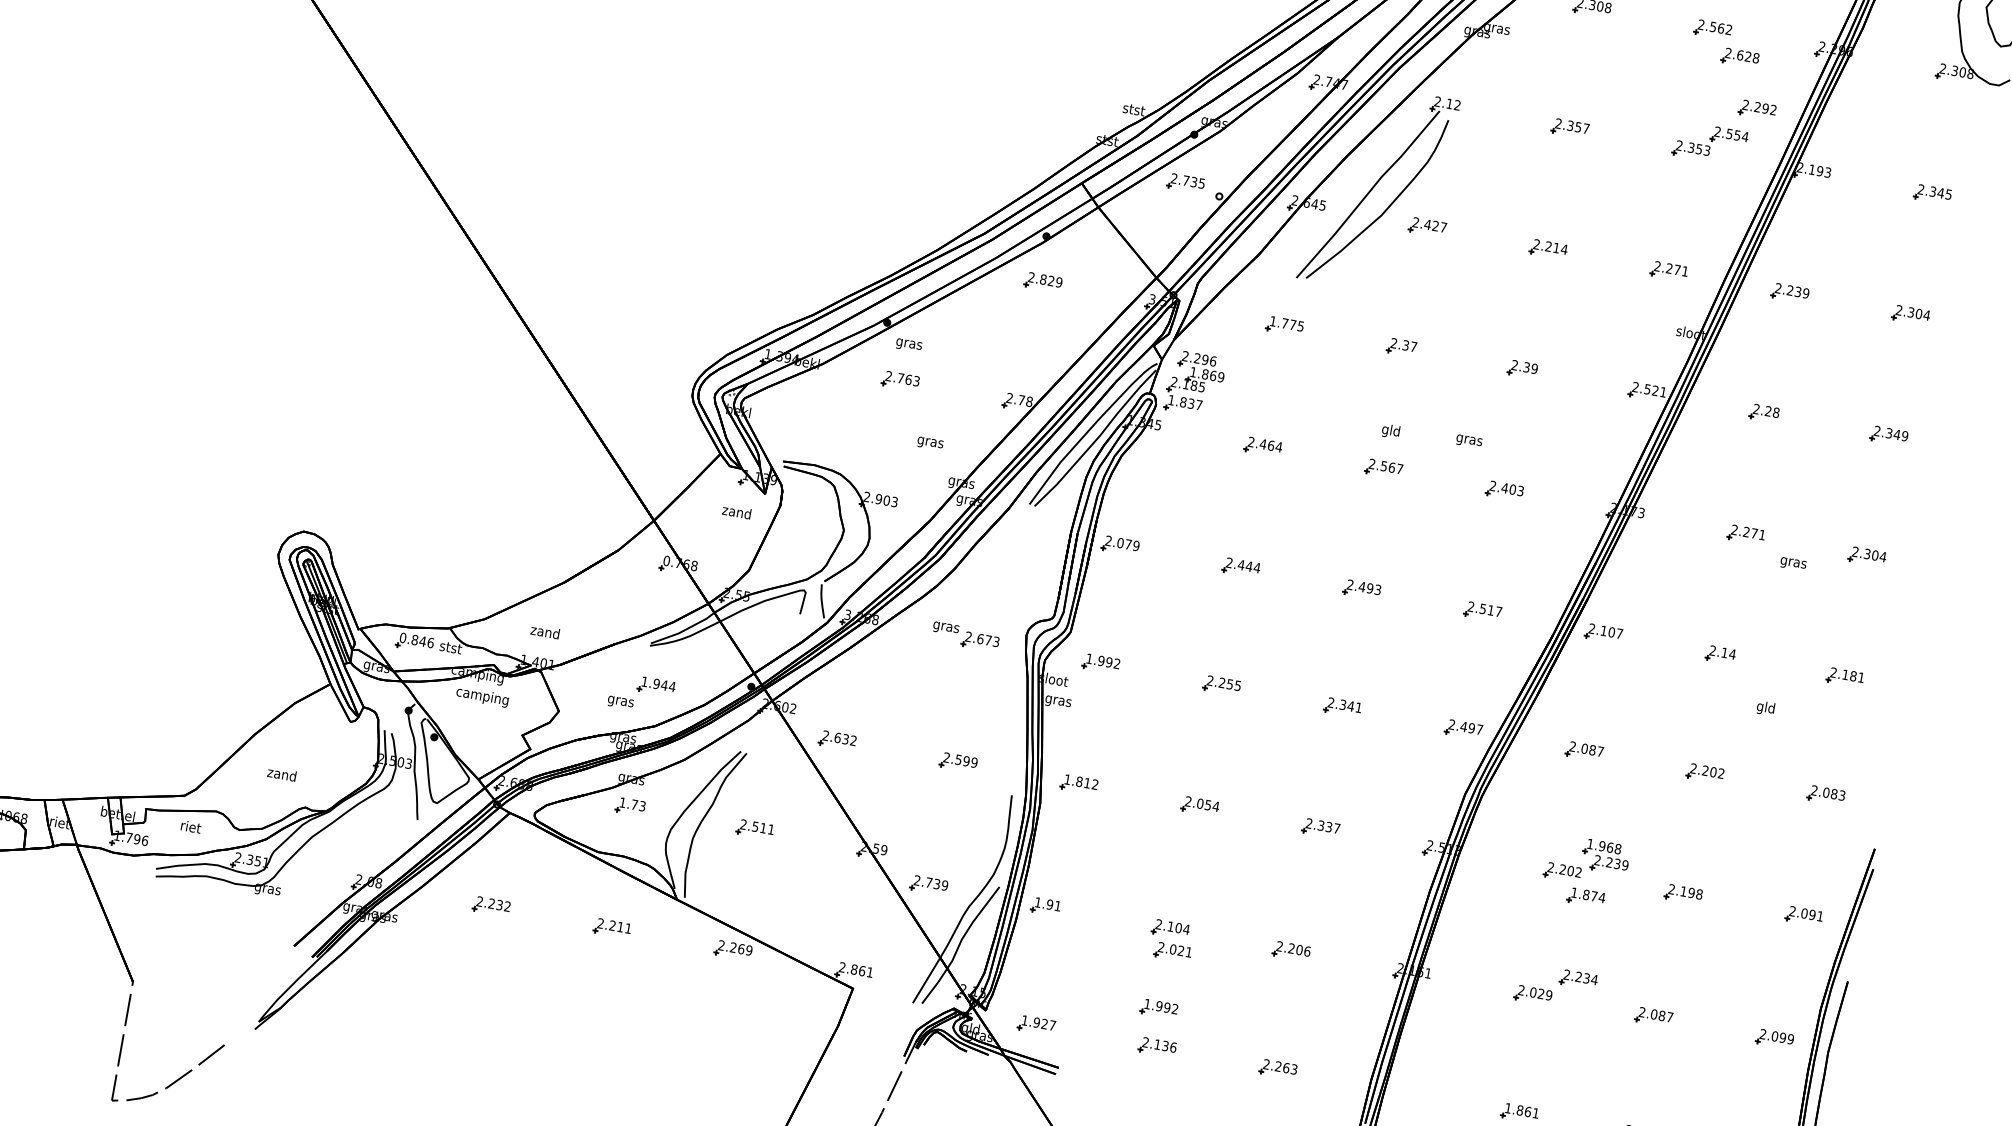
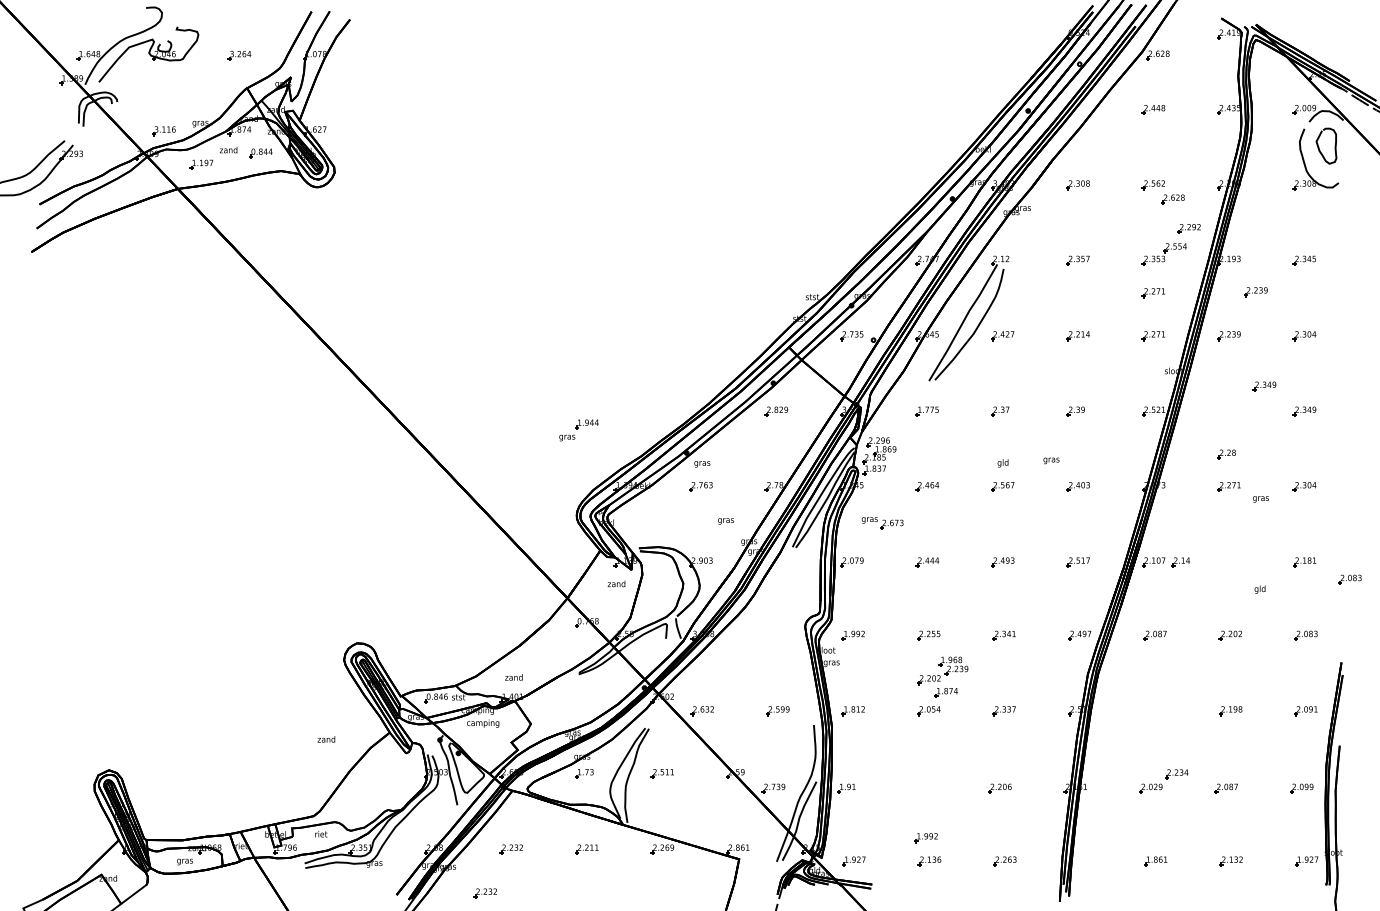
part: (1681, 203) -> (1153, 293), added
part: (1844, 231) -> (1255, 292), added
part: (1831, 384) -> (1264, 386), added
part: (1763, 413) -> (1226, 454), moved
part: (965, 637) -> (882, 523), moved
part: (1719, 655) -> (1180, 562), moved
part: (640, 693) -> (578, 430), moved
part: (1911, 718) -> (1349, 579), added
text: (282, 774) -> (326, 739), moved
part: (1584, 870) -> (942, 676), moved
part: (1170, 940) -> (925, 795), removed
part: (435, 969) -> (484, 893), added

